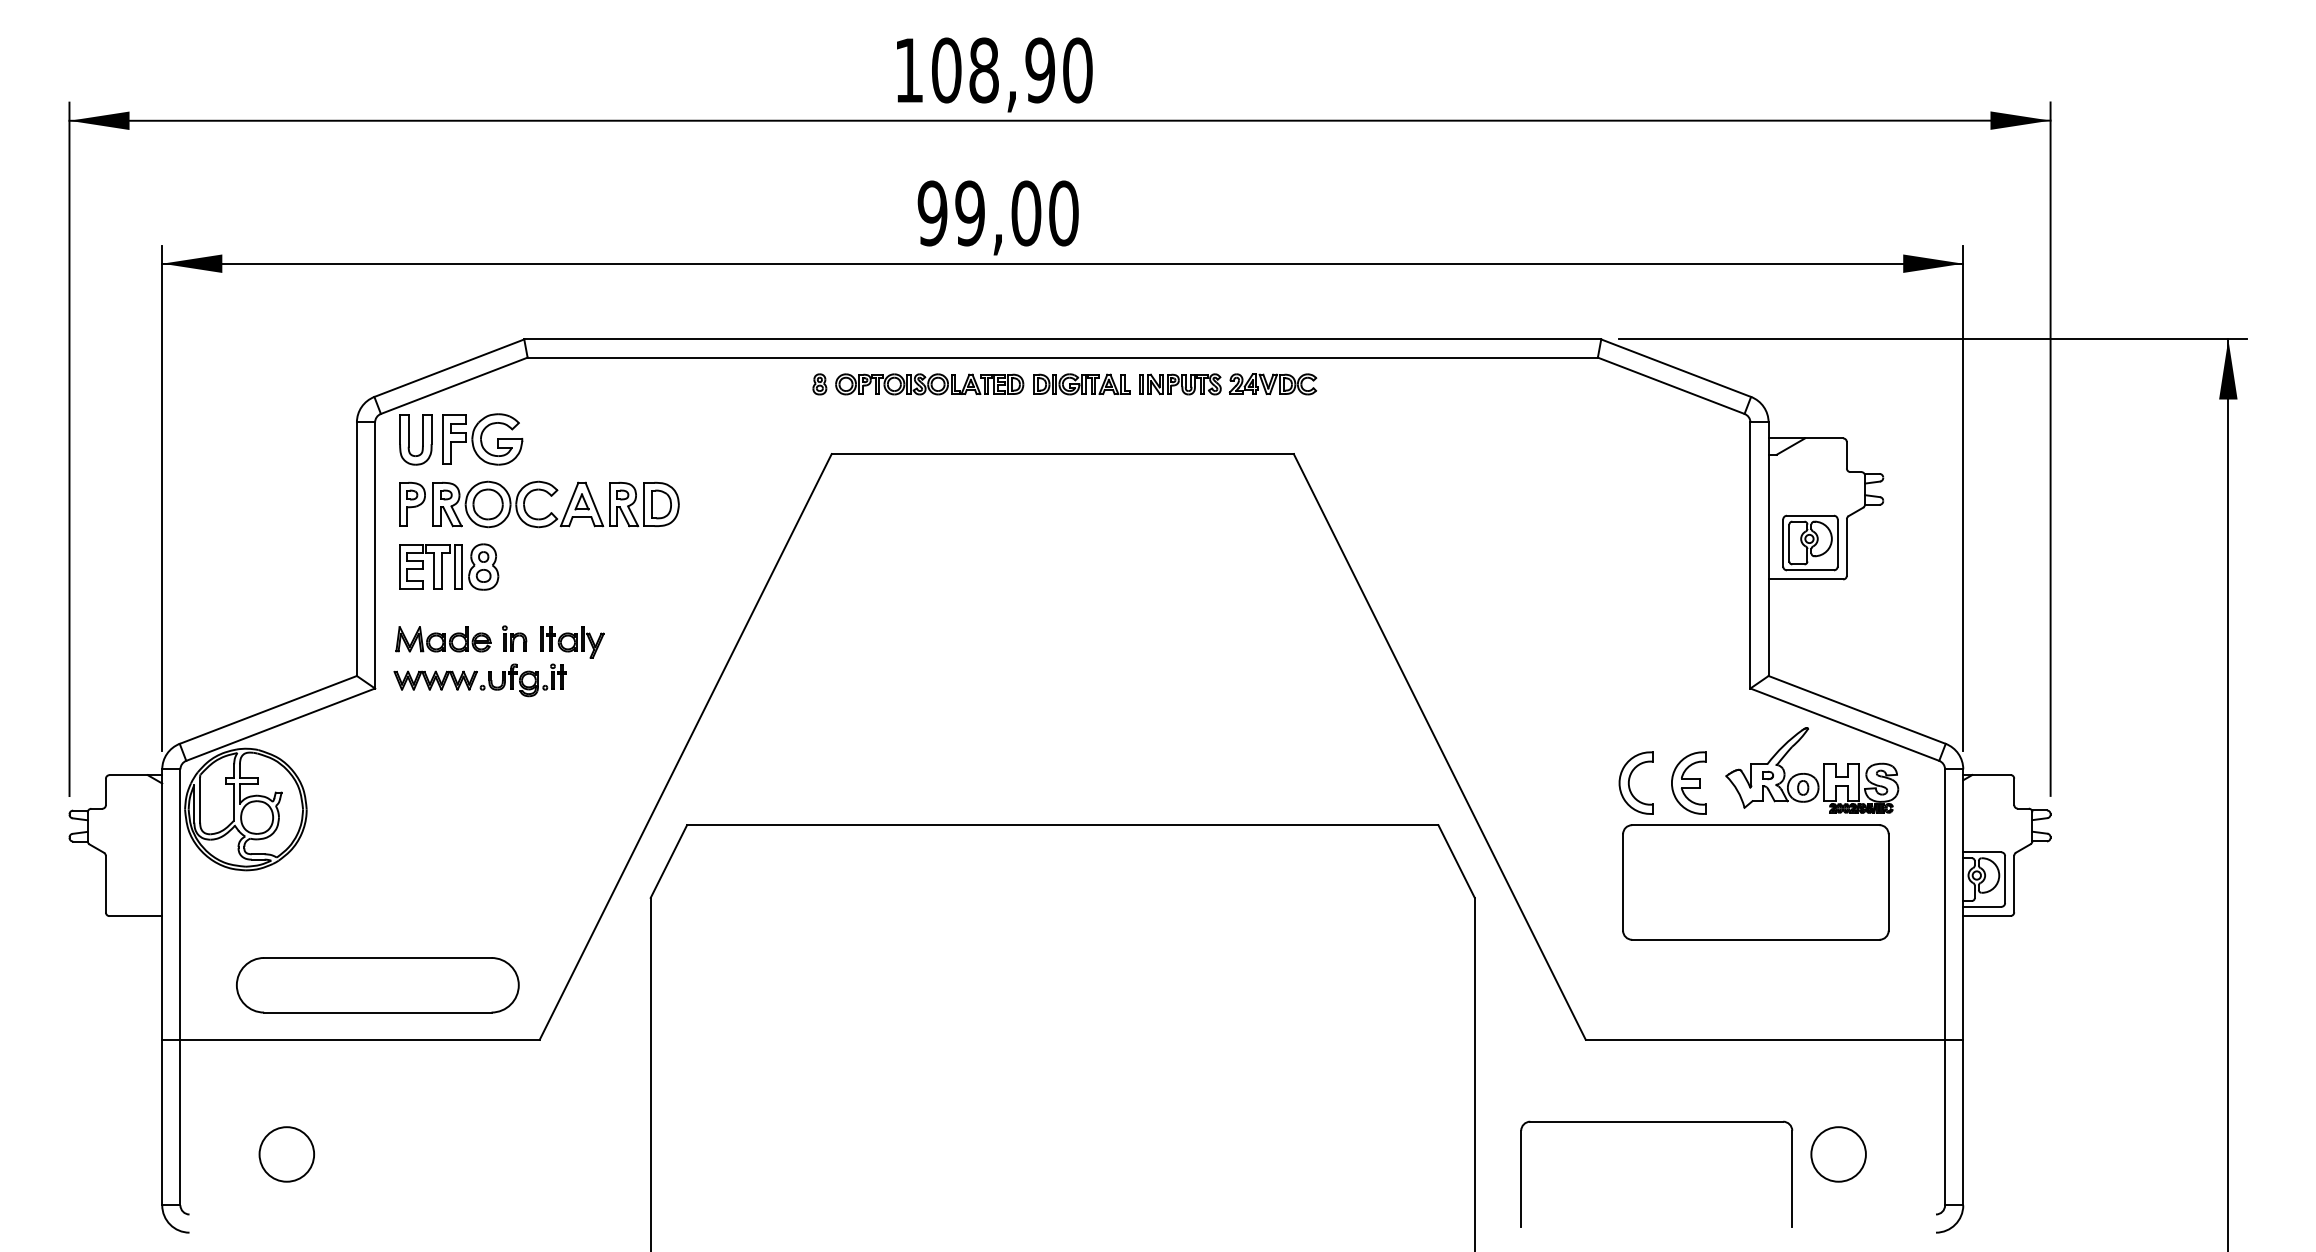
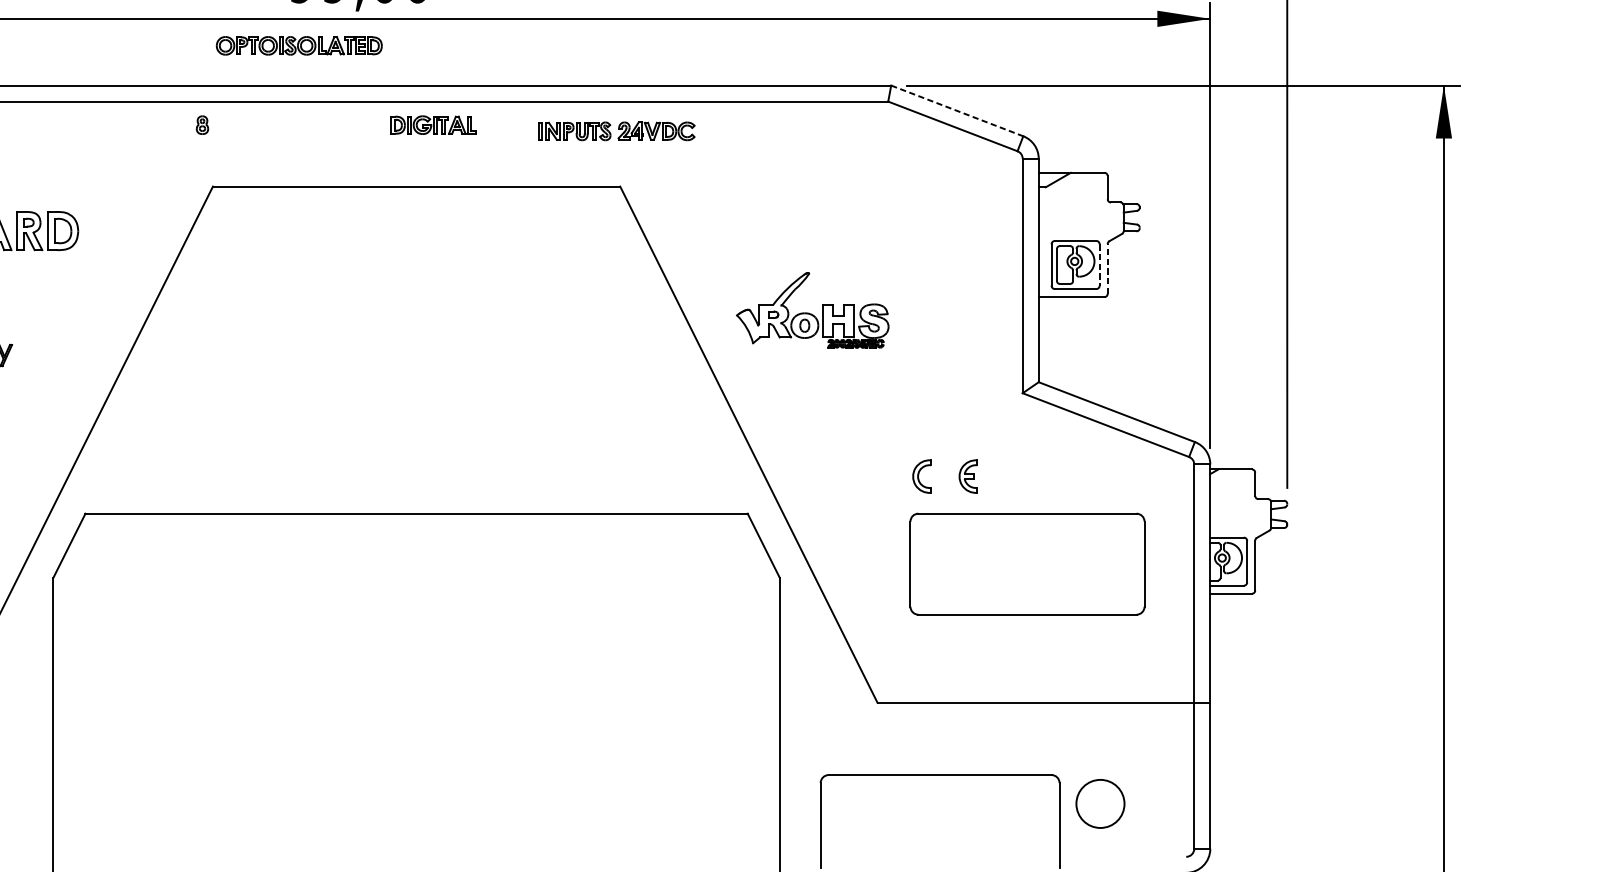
line: (1676, 368) -> (957, 111), solid -> dashed
part: (929, 384) -> (299, 45), moved
part: (1228, 384) -> (617, 131), moved
line: (1837, 543) -> (1099, 265), solid -> dashed
line: (1846, 547) -> (1107, 268), solid -> dashed
part: (1812, 770) -> (812, 310), moved
part: (1635, 782) -> (921, 476), size x0.6
part: (1688, 782) -> (968, 476), size x0.6

